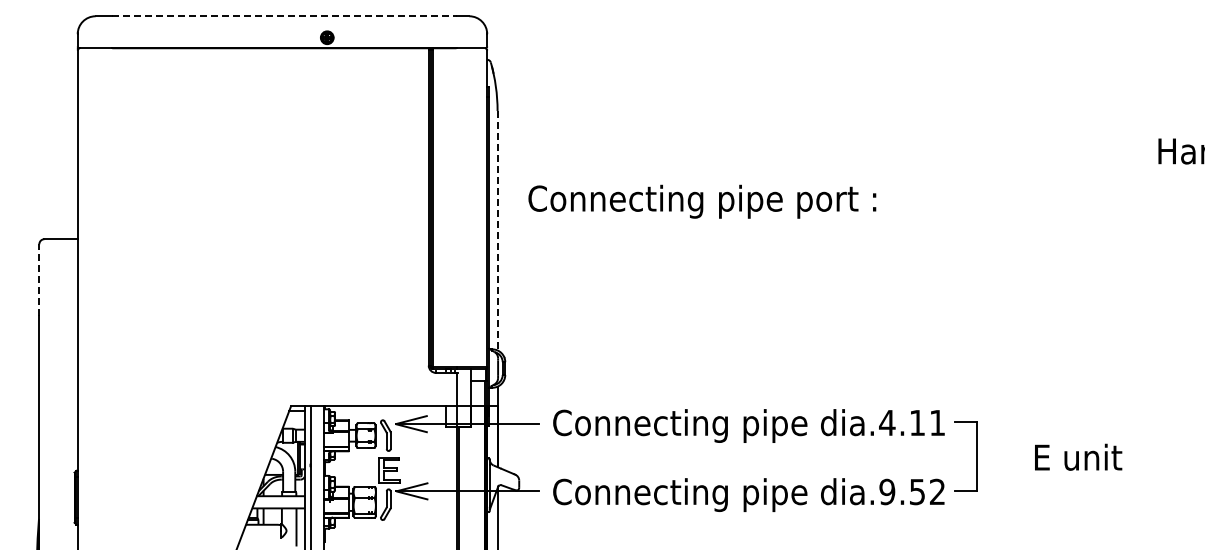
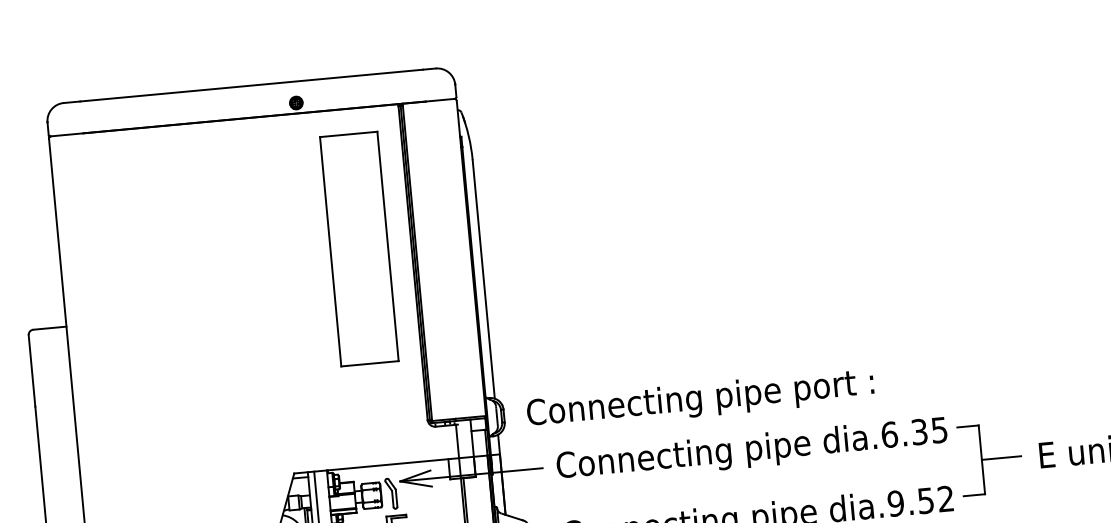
line: (284, 16) -> (251, 85), dashed -> solid
part: (376, 188) -> (359, 248), added
text: (702, 201) -> (700, 399), moved
line: (497, 230) -> (483, 279), dashed -> solid
line: (39, 280) -> (32, 371), dashed -> solid
text: (911, 422) -> (913, 432), dia.4.11 -> dia.6.35
line: (996, 456) -> (1001, 458), added

